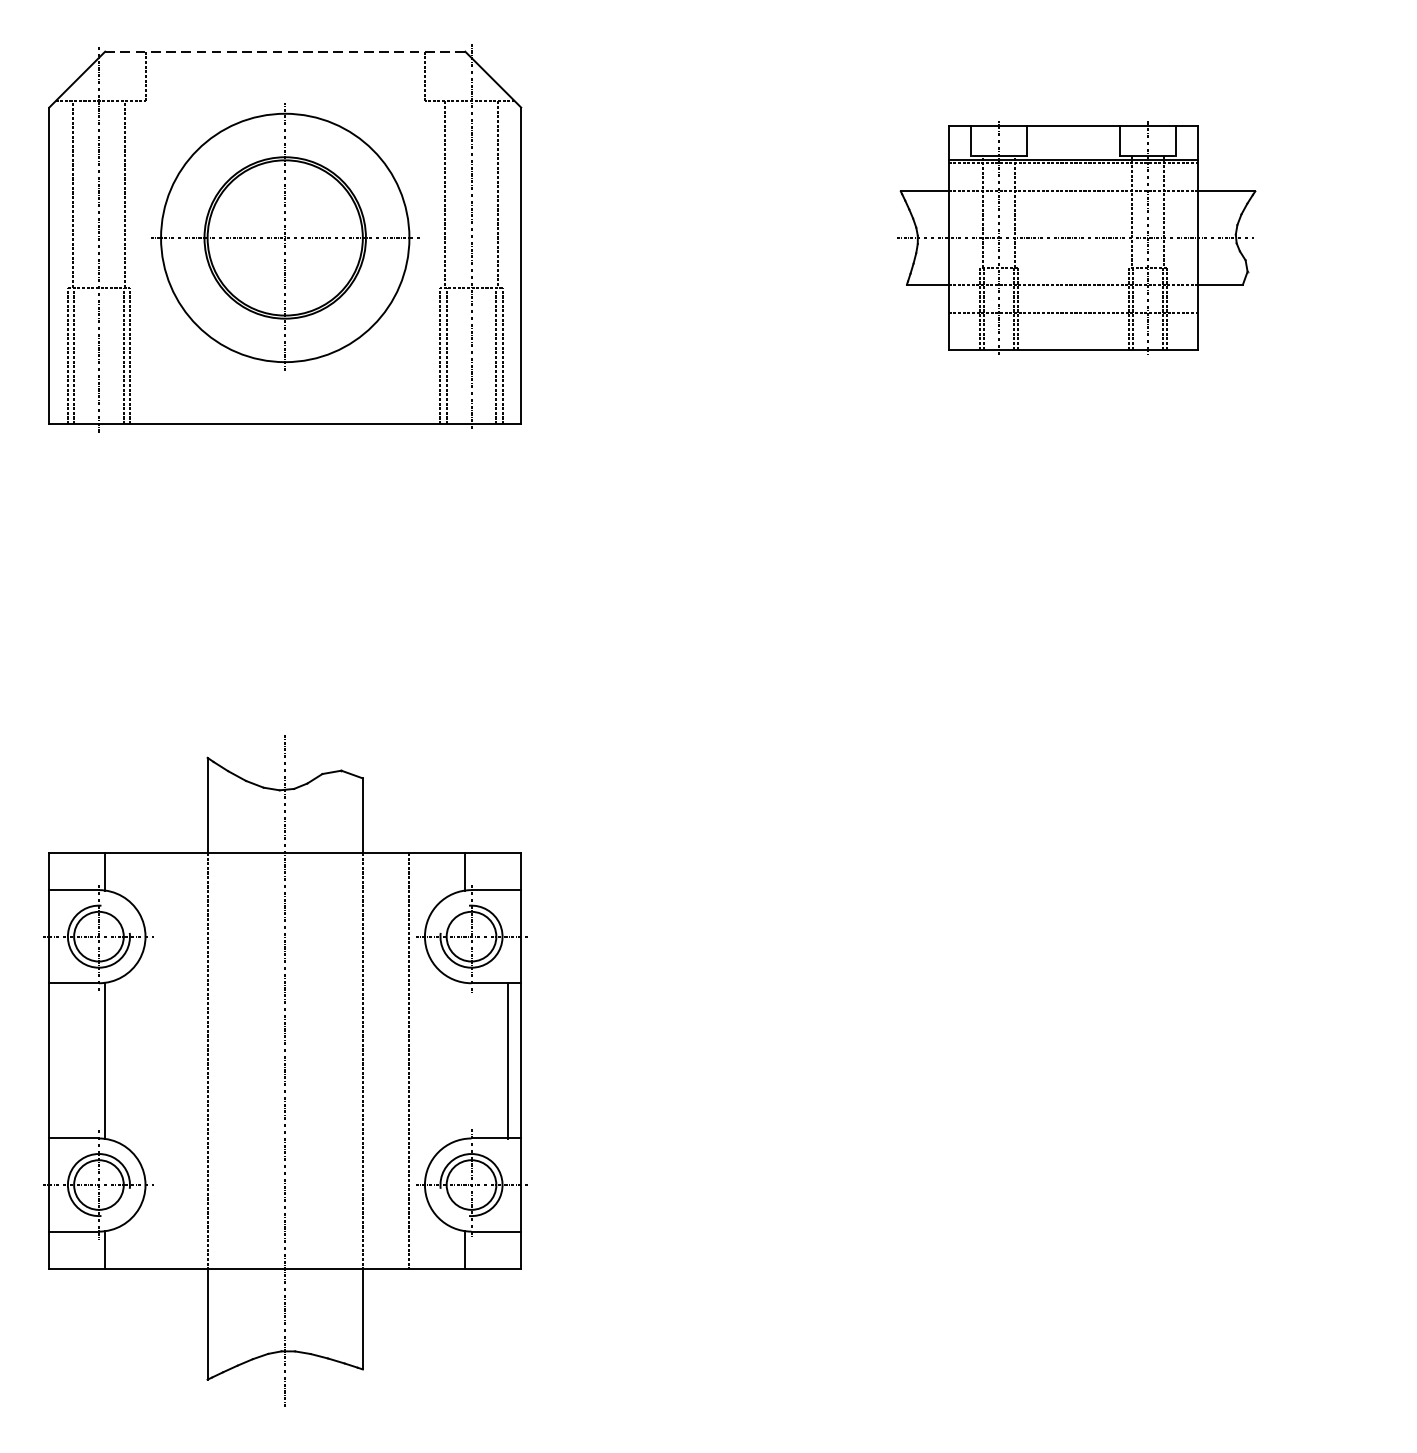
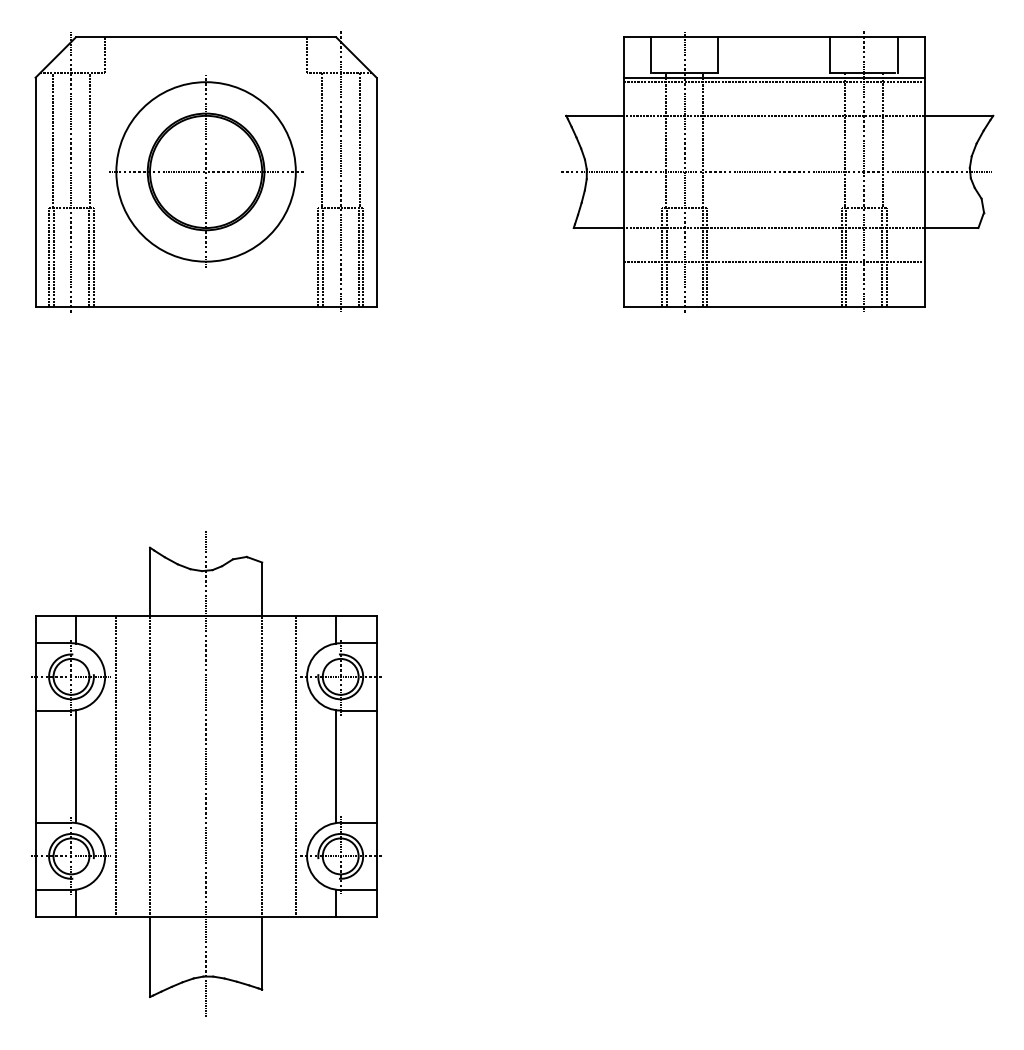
line: (285, 51) -> (206, 37), dashed -> solid
part: (1075, 237) -> (777, 171), size x1.67
line: (161, 1060) -> (116, 766), added
line: (508, 1060) -> (336, 766), moved

